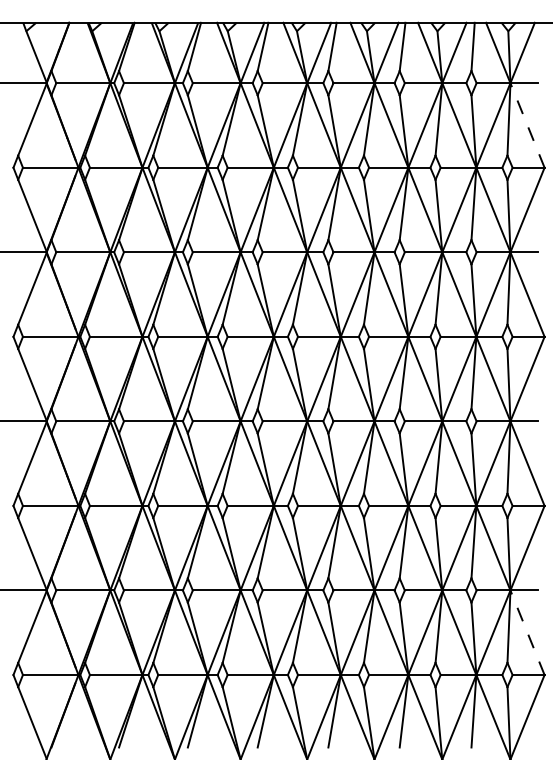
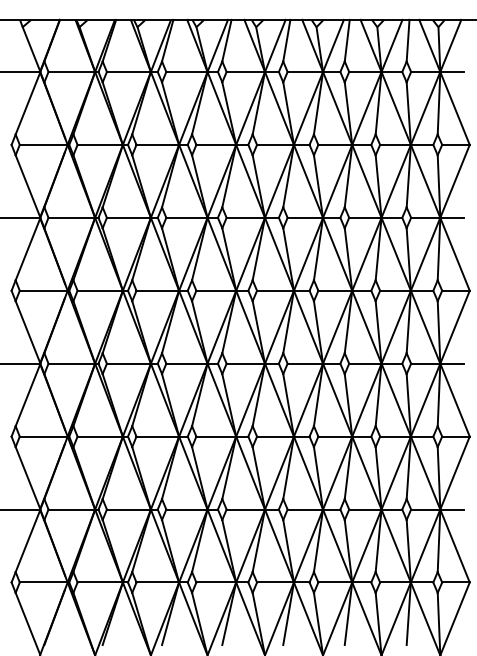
line: (527, 125) -> (455, 108), dashed -> solid
line: (527, 632) -> (455, 545), dashed -> solid

